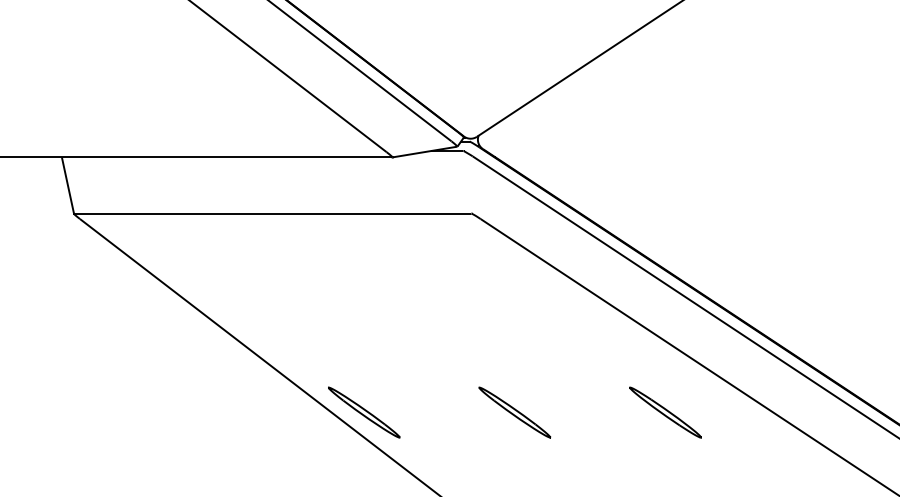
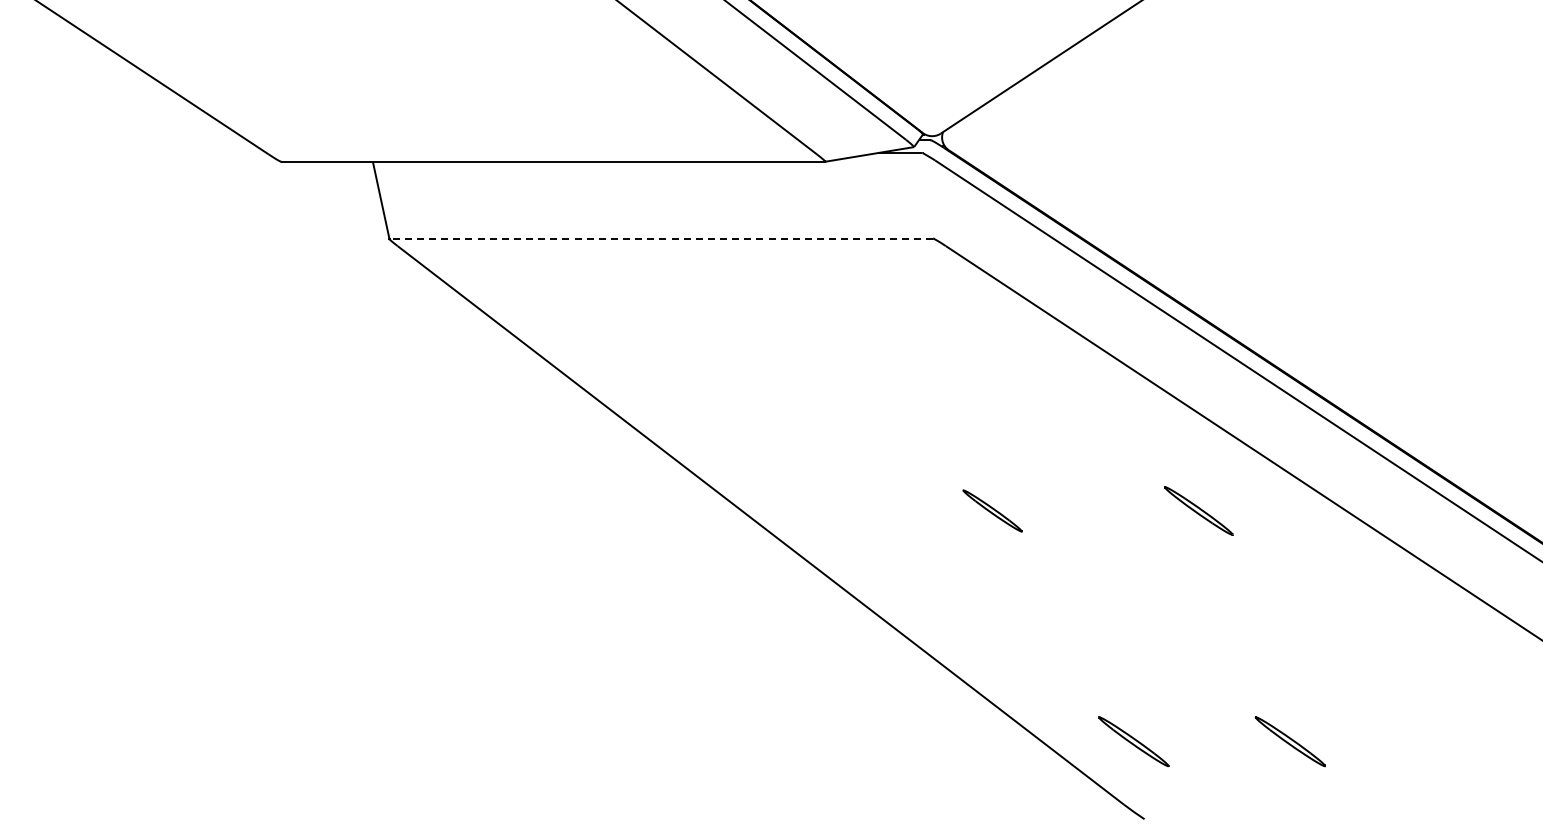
line: (272, 213) -> (661, 238), solid -> dashed
part: (364, 412) -> (786, 510), removed
part: (514, 412) -> (992, 510), size x0.6
part: (665, 412) -> (1198, 510), size x0.7

